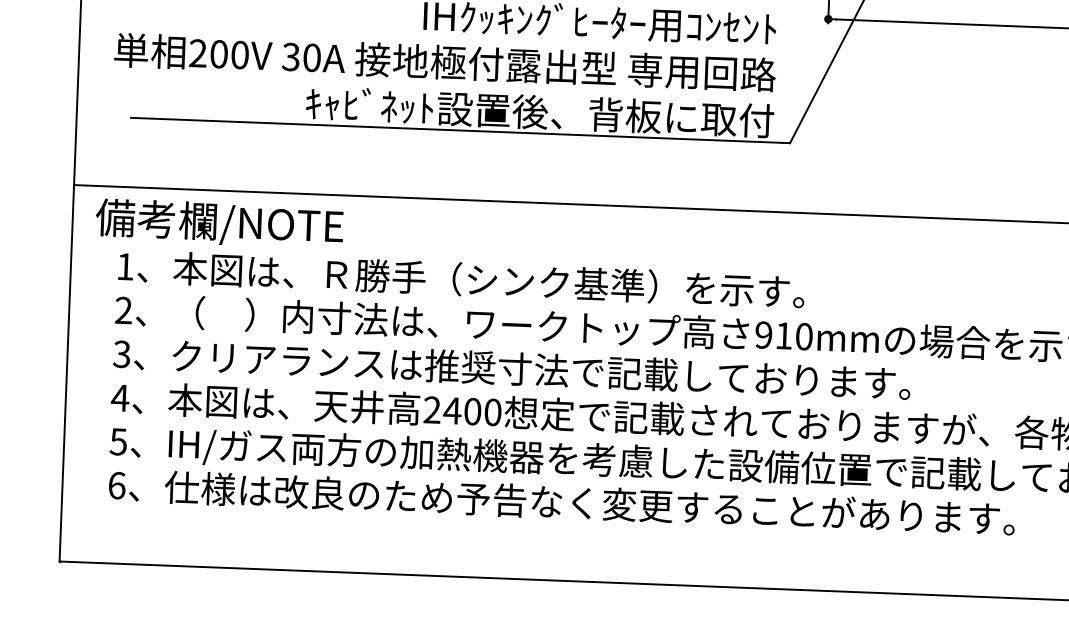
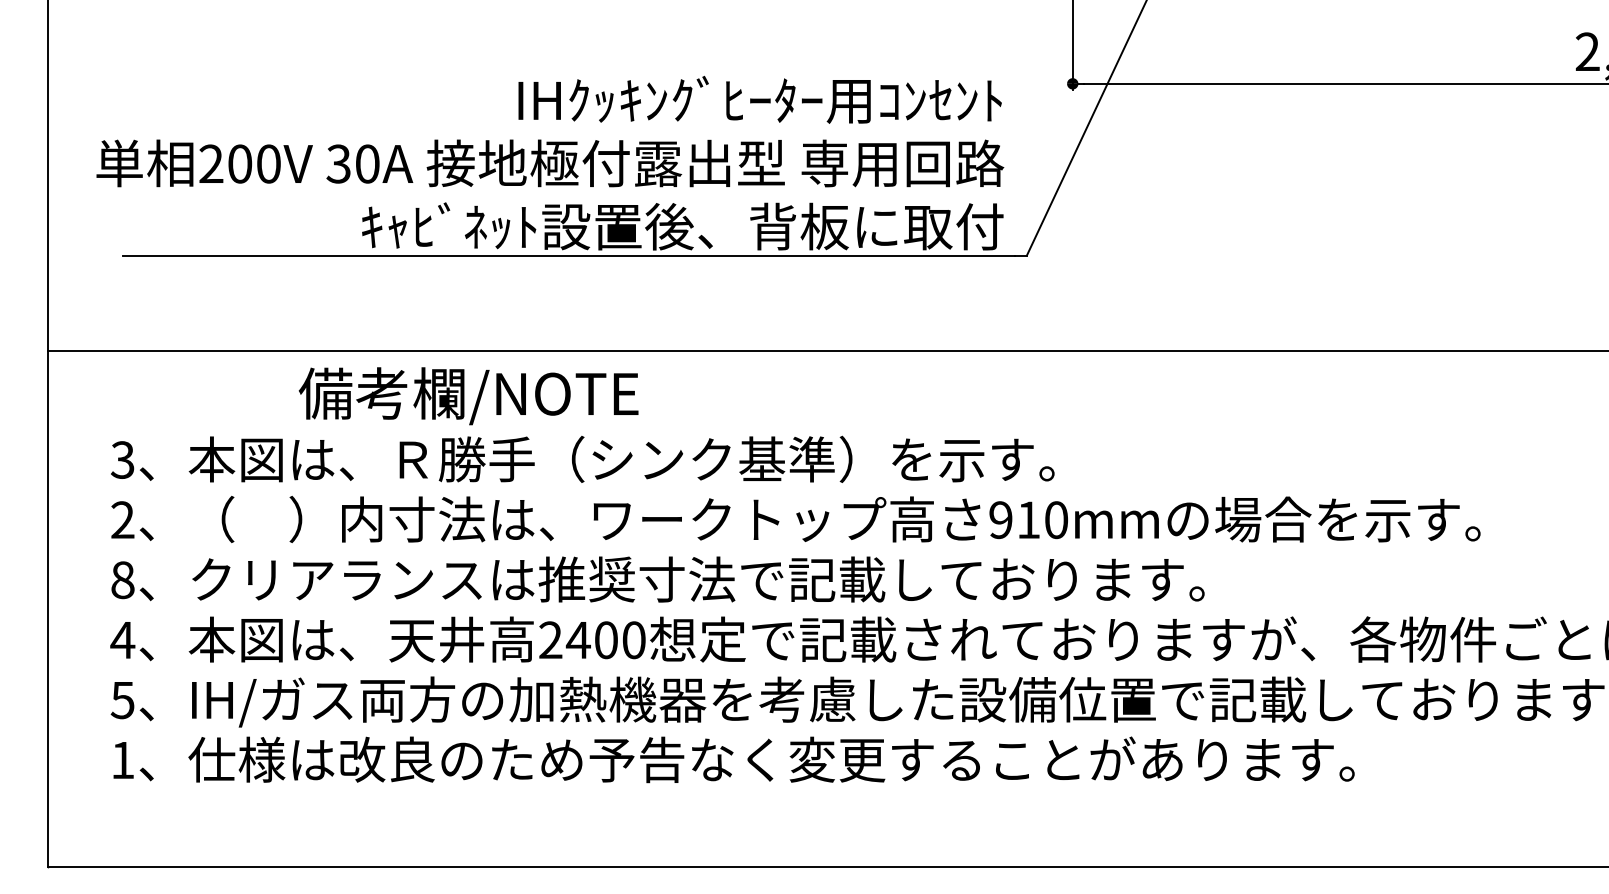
text: (219, 223) -> (468, 396), moved
text: (125, 266) -> (122, 459), 1 -> 3
text: (121, 354) -> (122, 580), 3 -> 8
text: (117, 485) -> (123, 760), 6 -> 1

